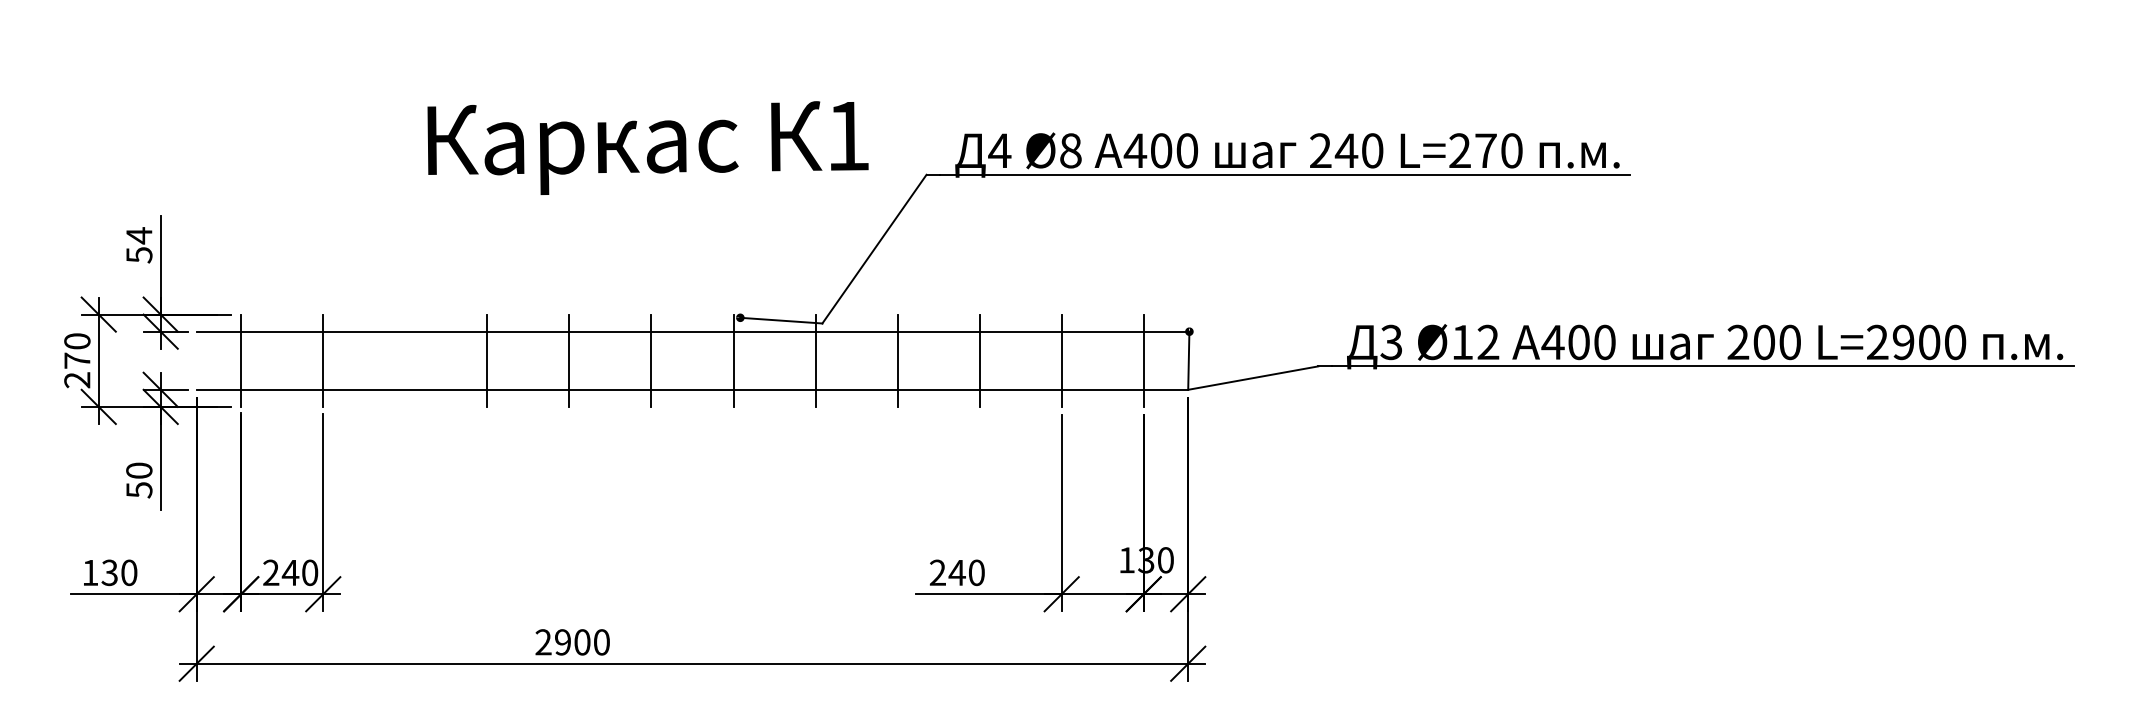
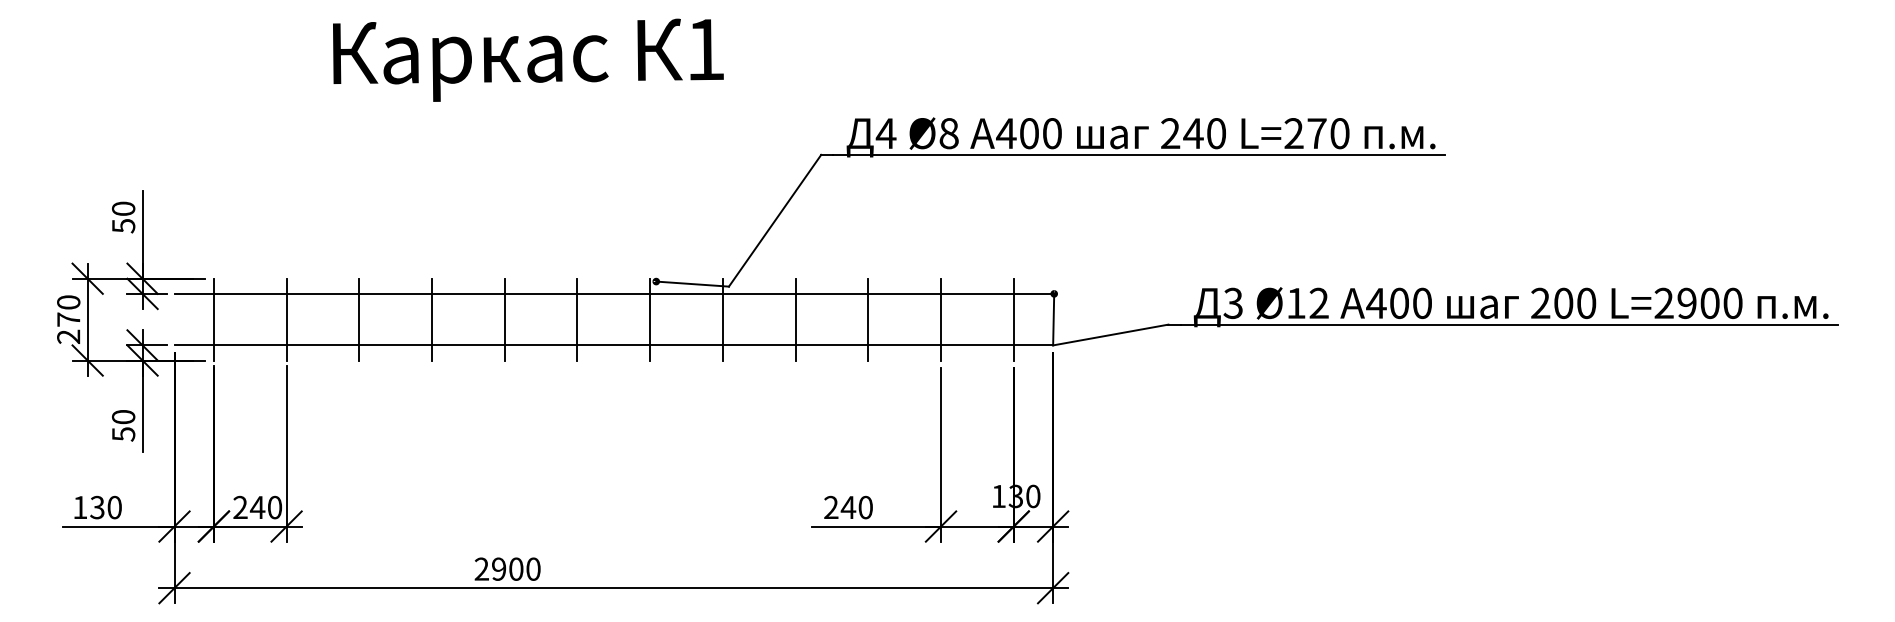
text: (647, 147) -> (527, 59), moved
text: (139, 235) -> (123, 208), 54 -> 50
line: (405, 360) -> (359, 319), added

